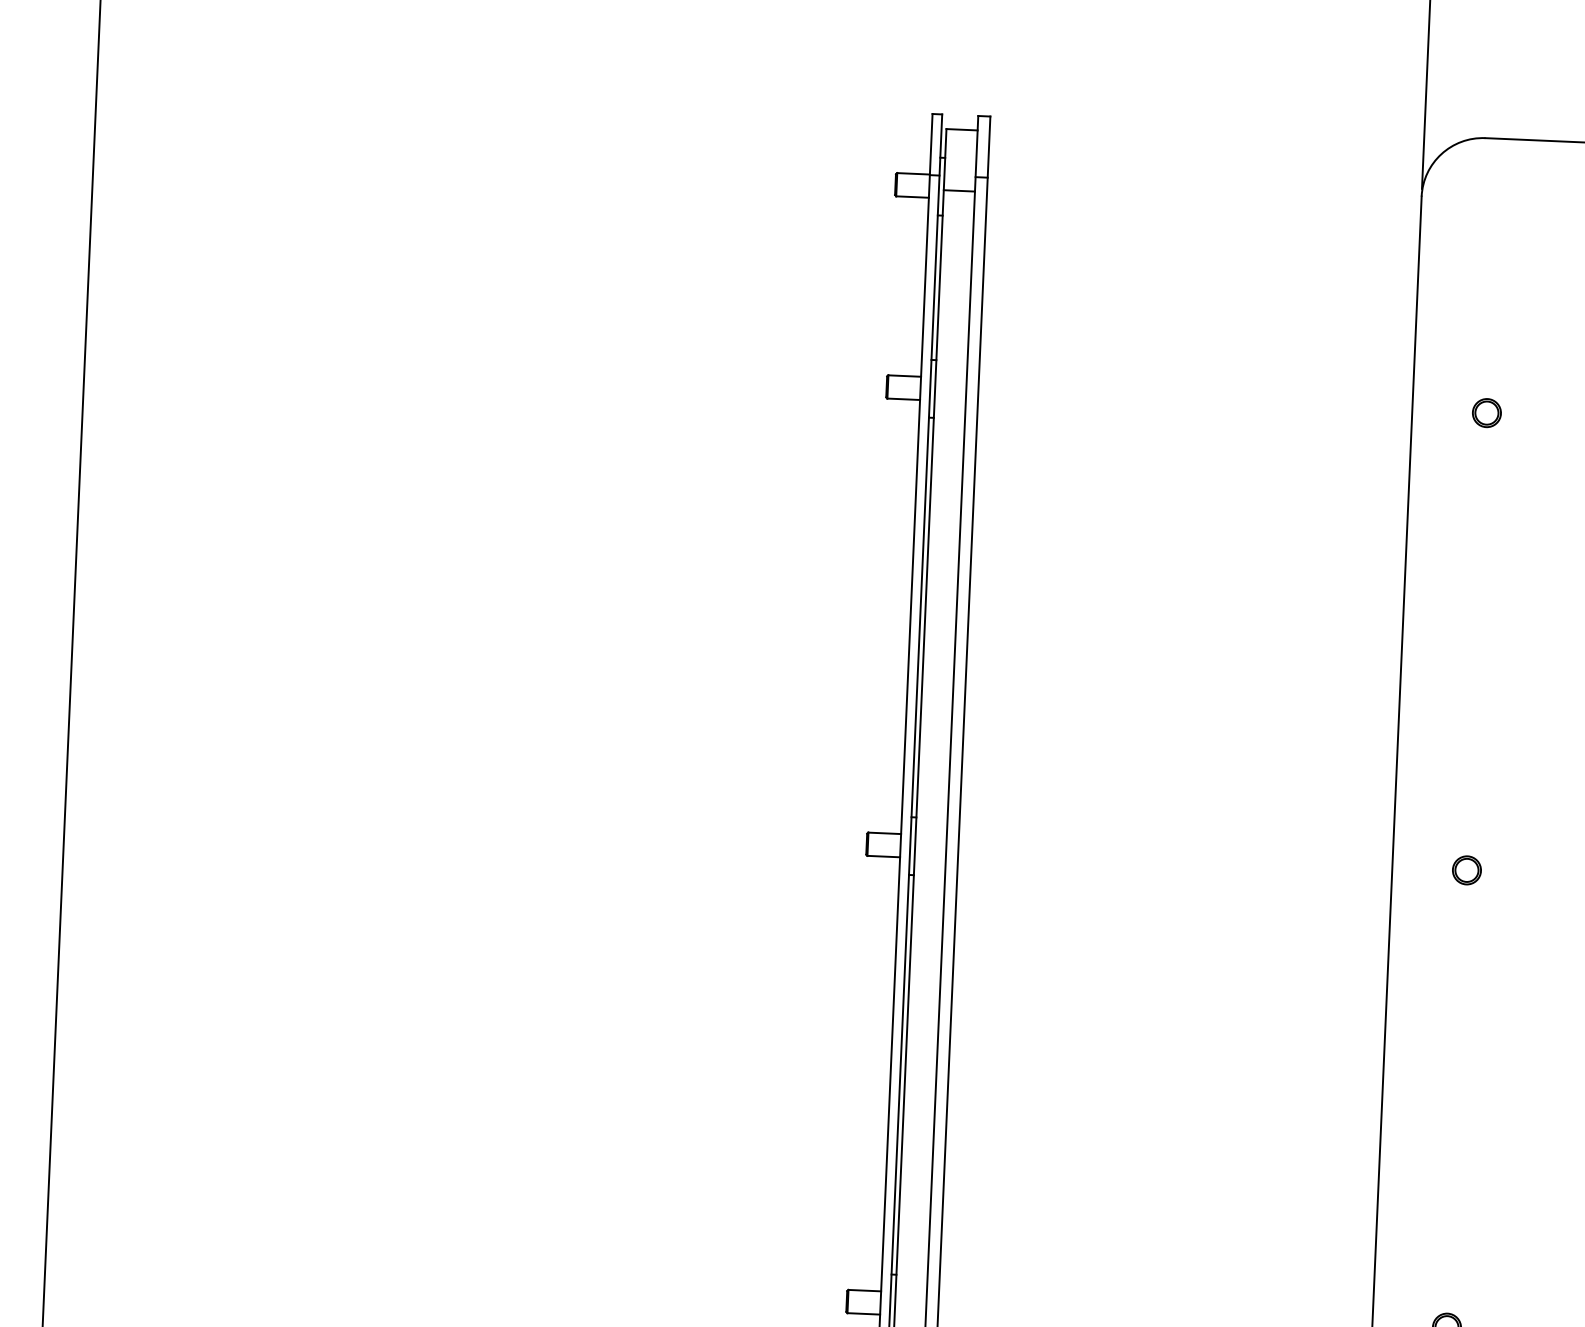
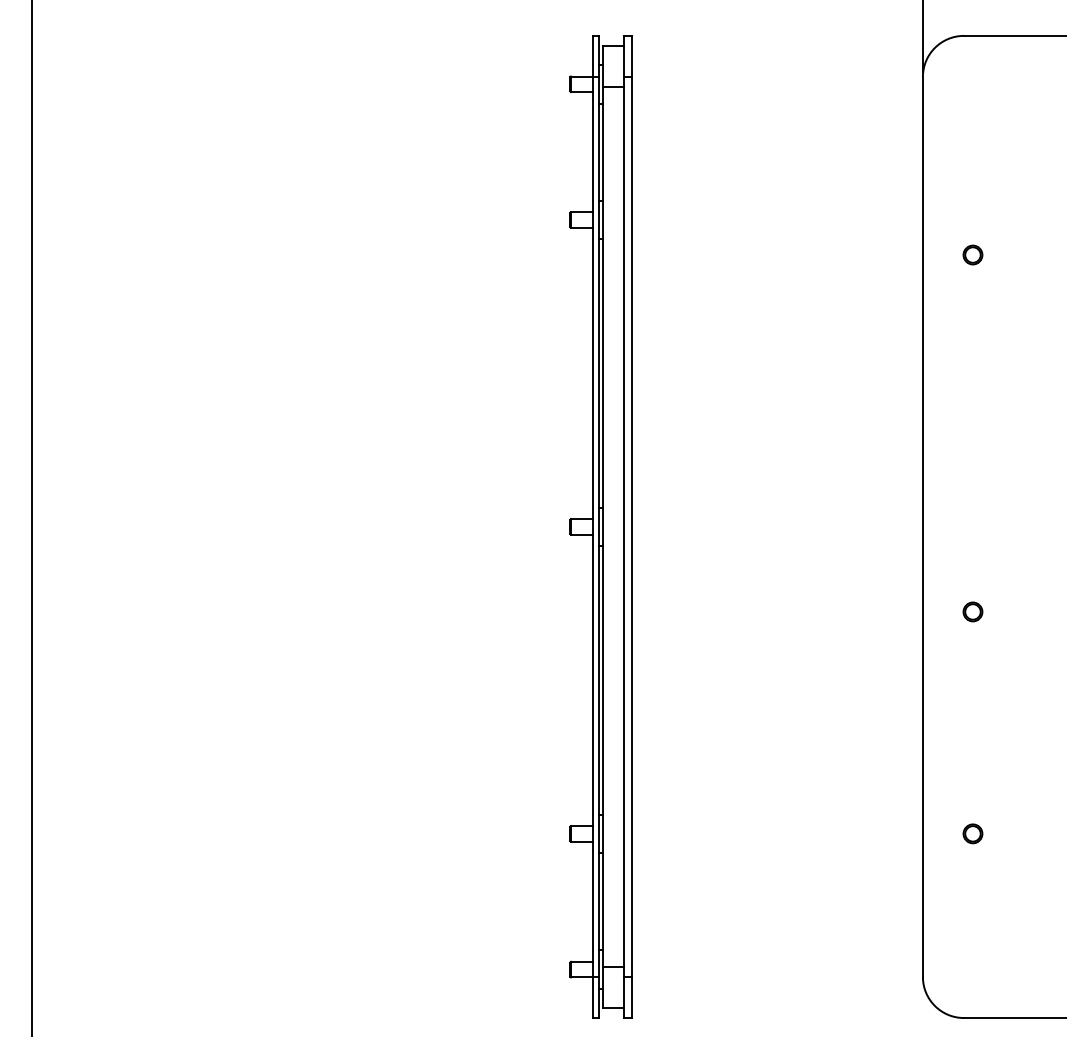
part: (1486, 412) -> (972, 254), moved
part: (1466, 869) -> (972, 611), moved

